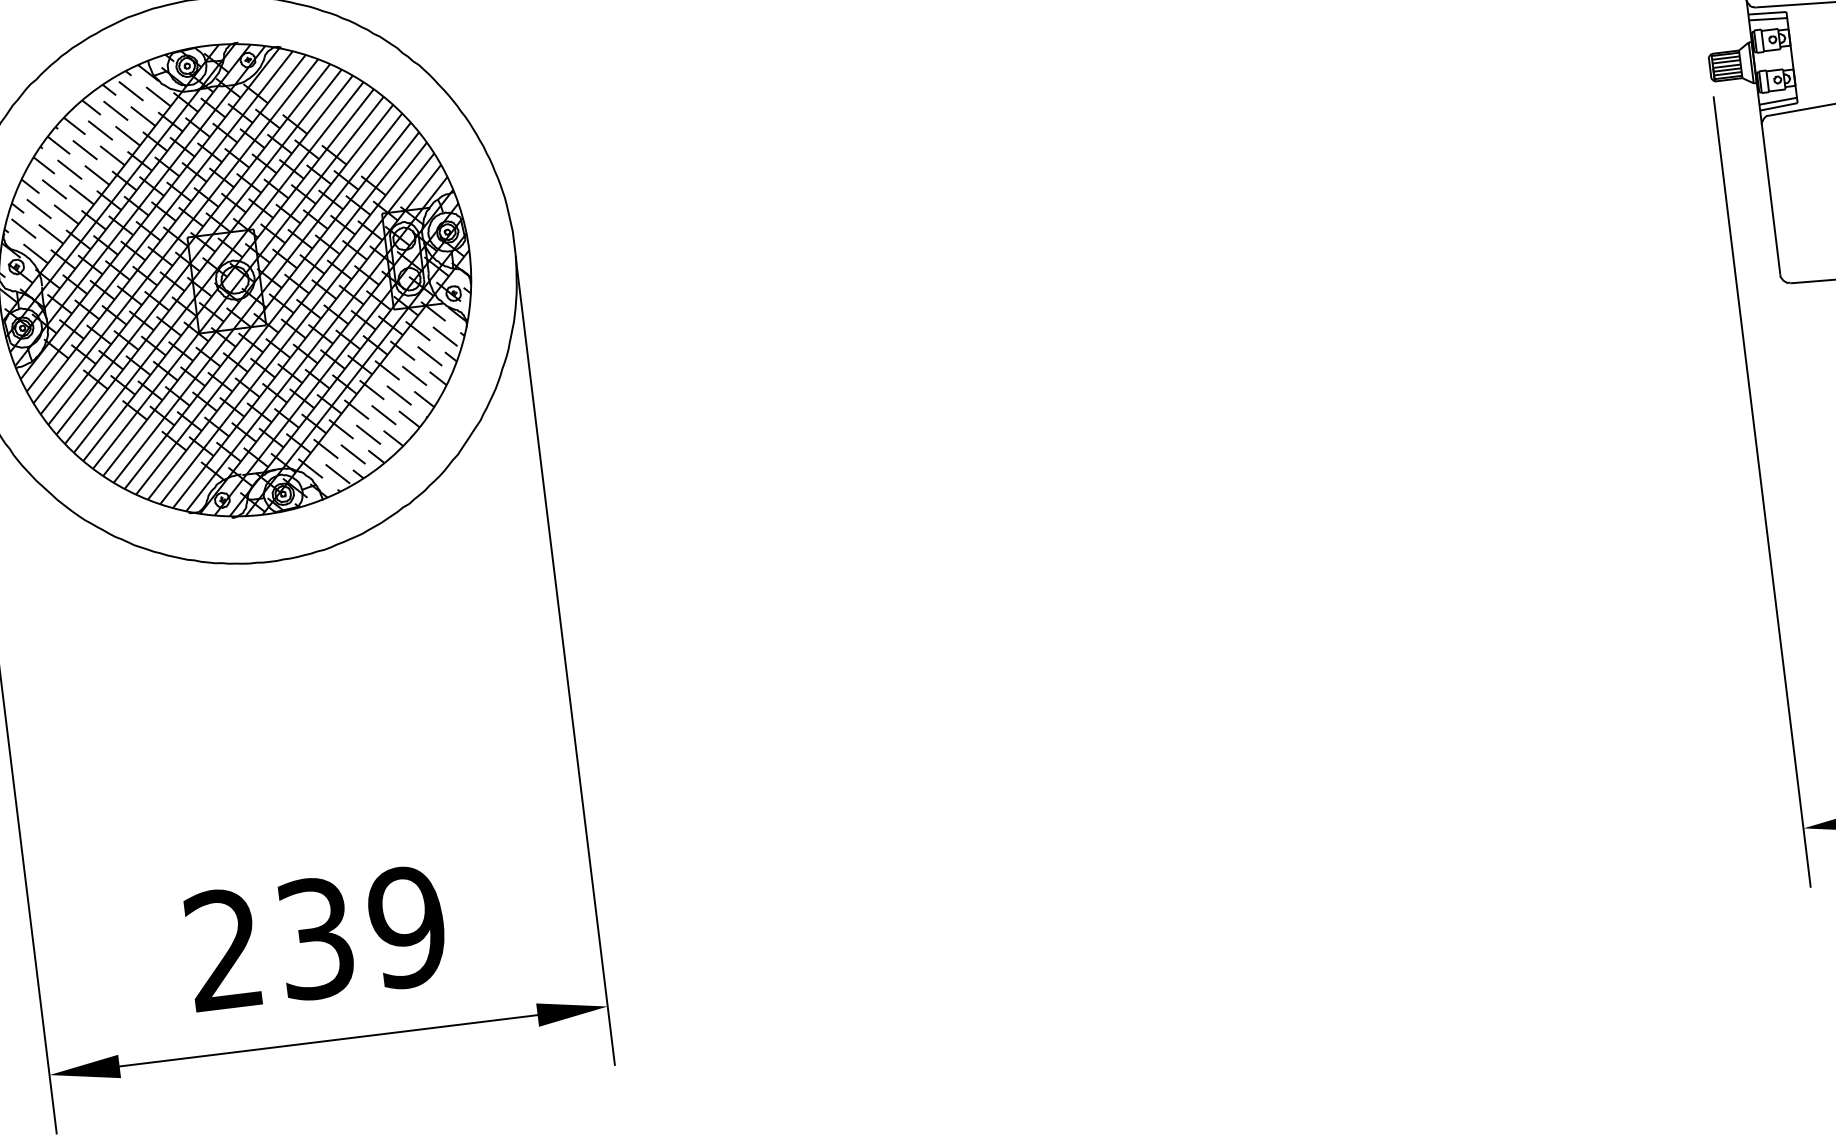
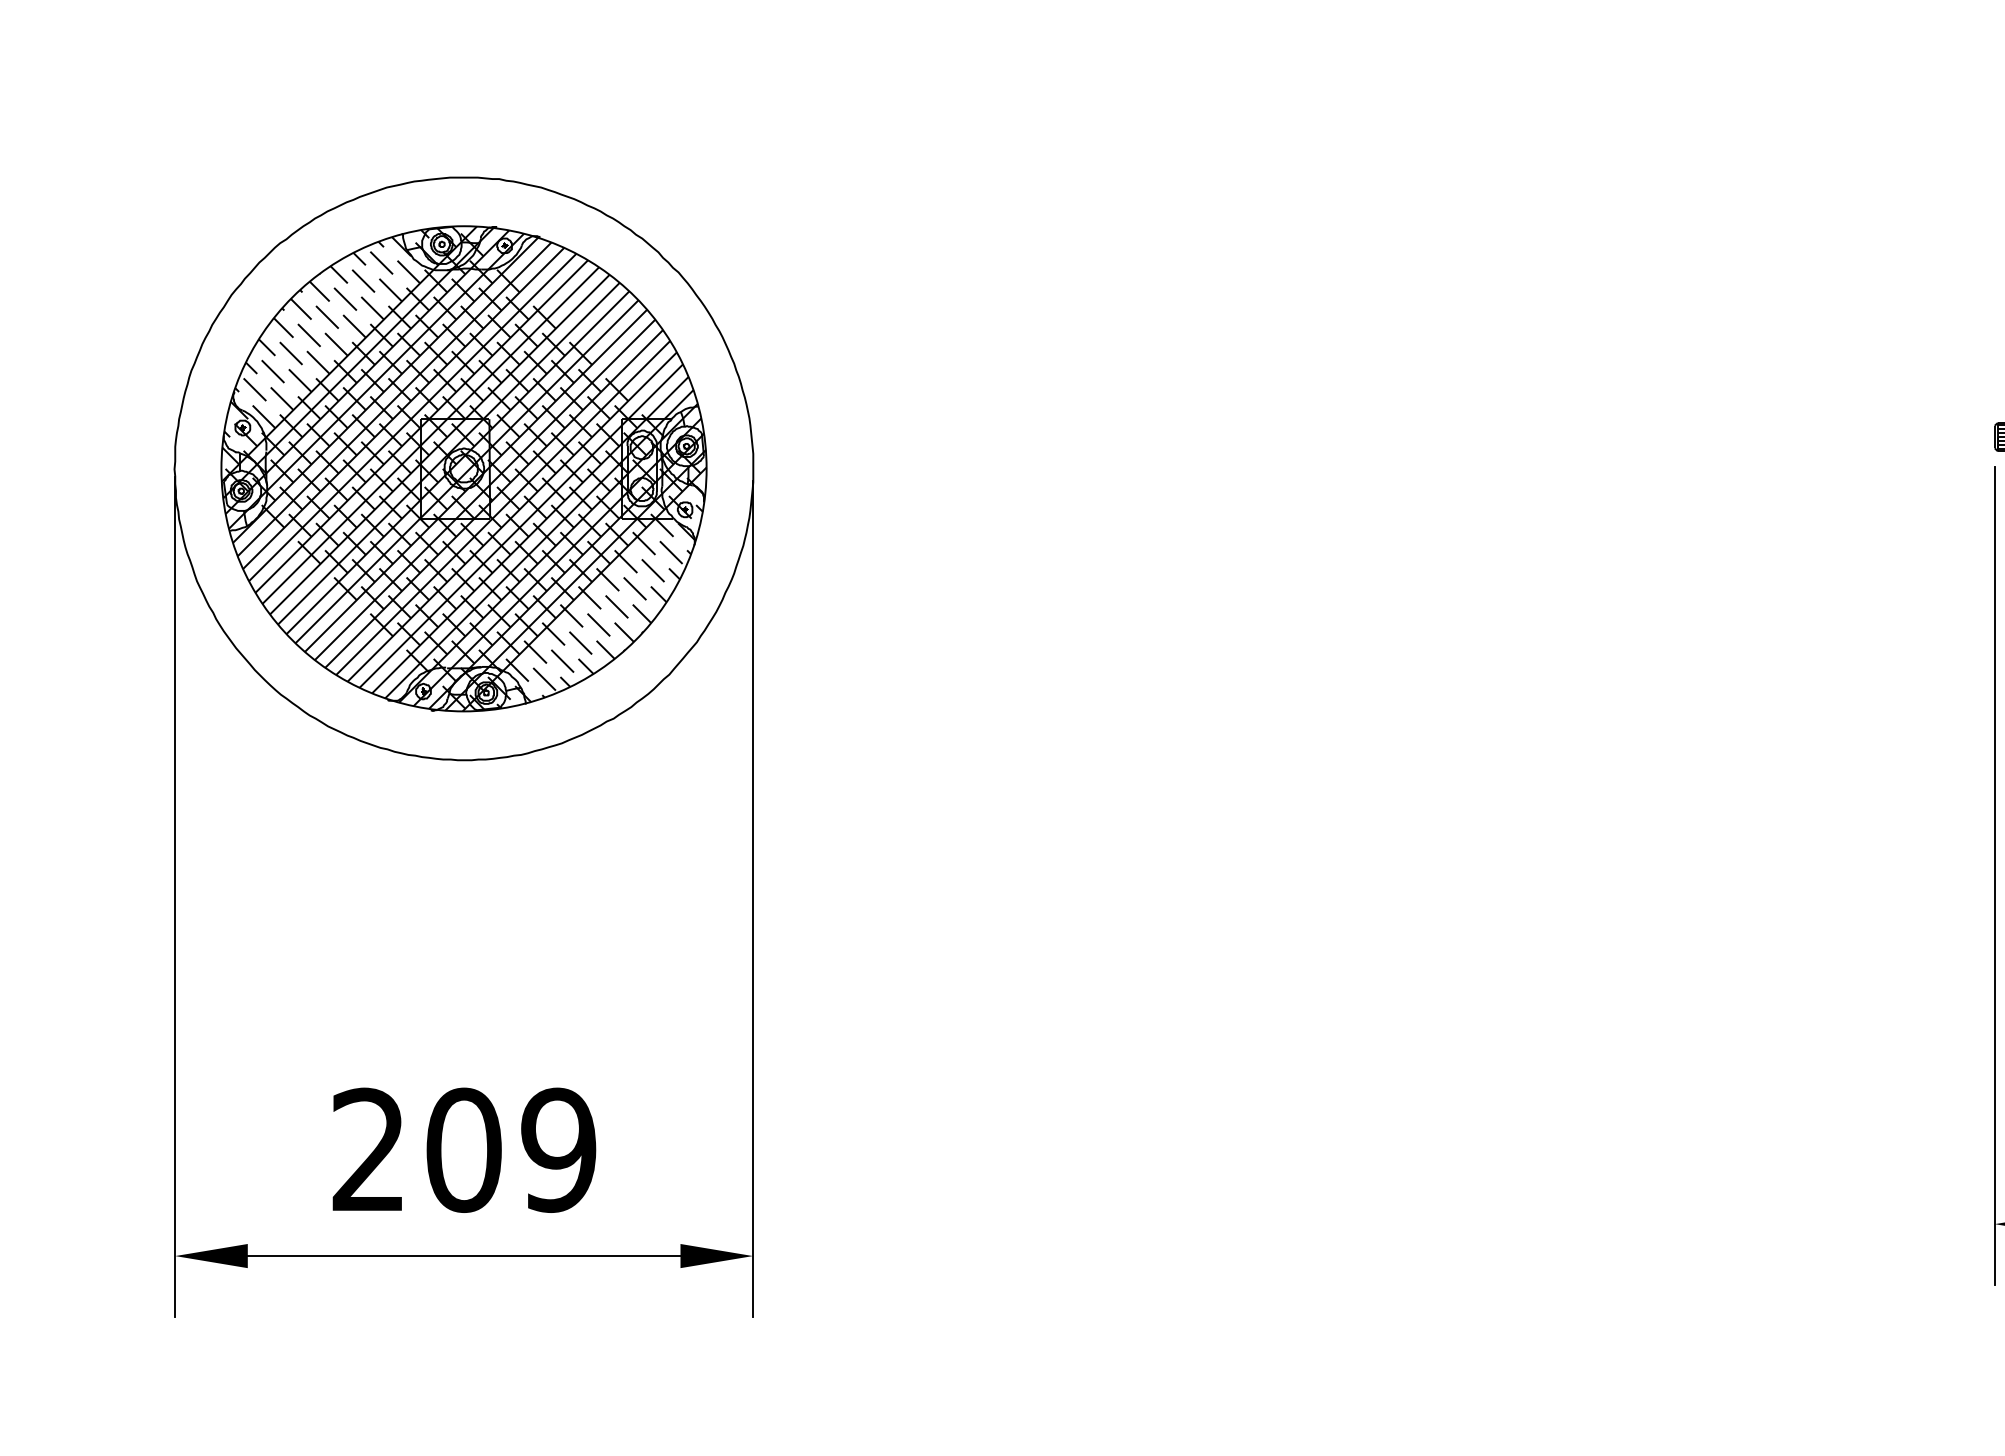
text: (315, 937) -> (463, 1149), 239 -> 209

